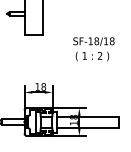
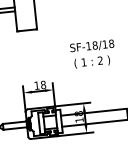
text: (93, 49) -> (92, 54), moved

